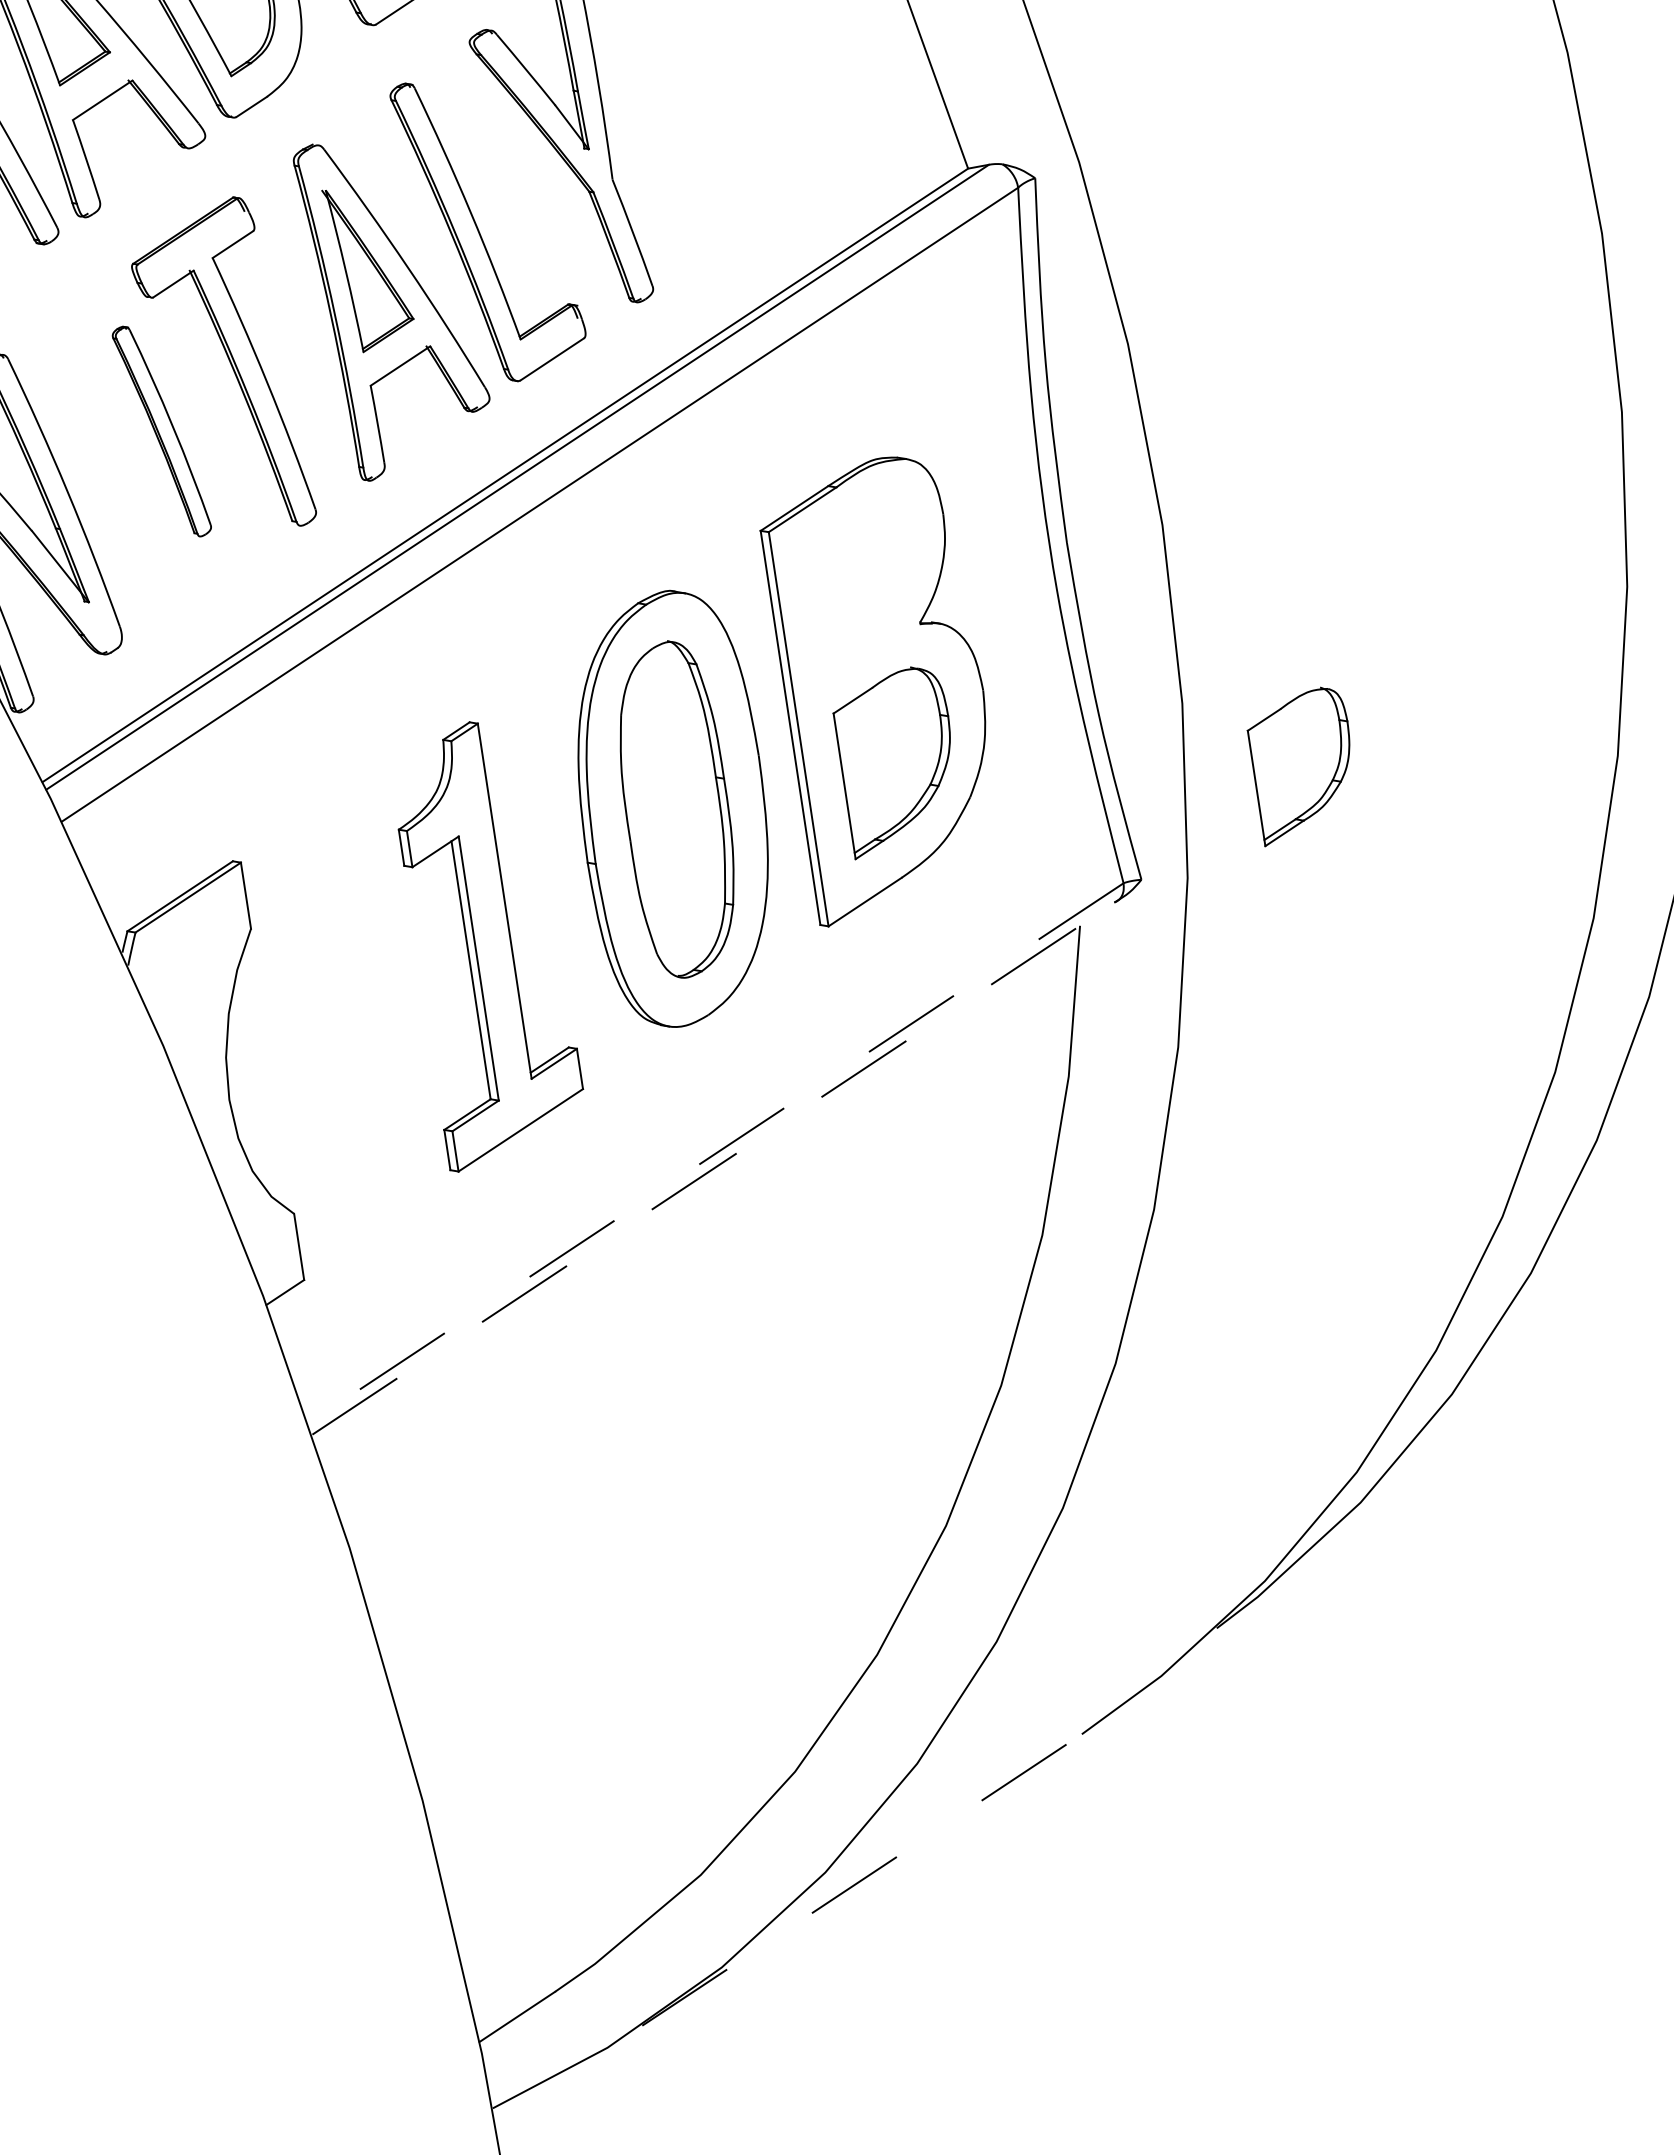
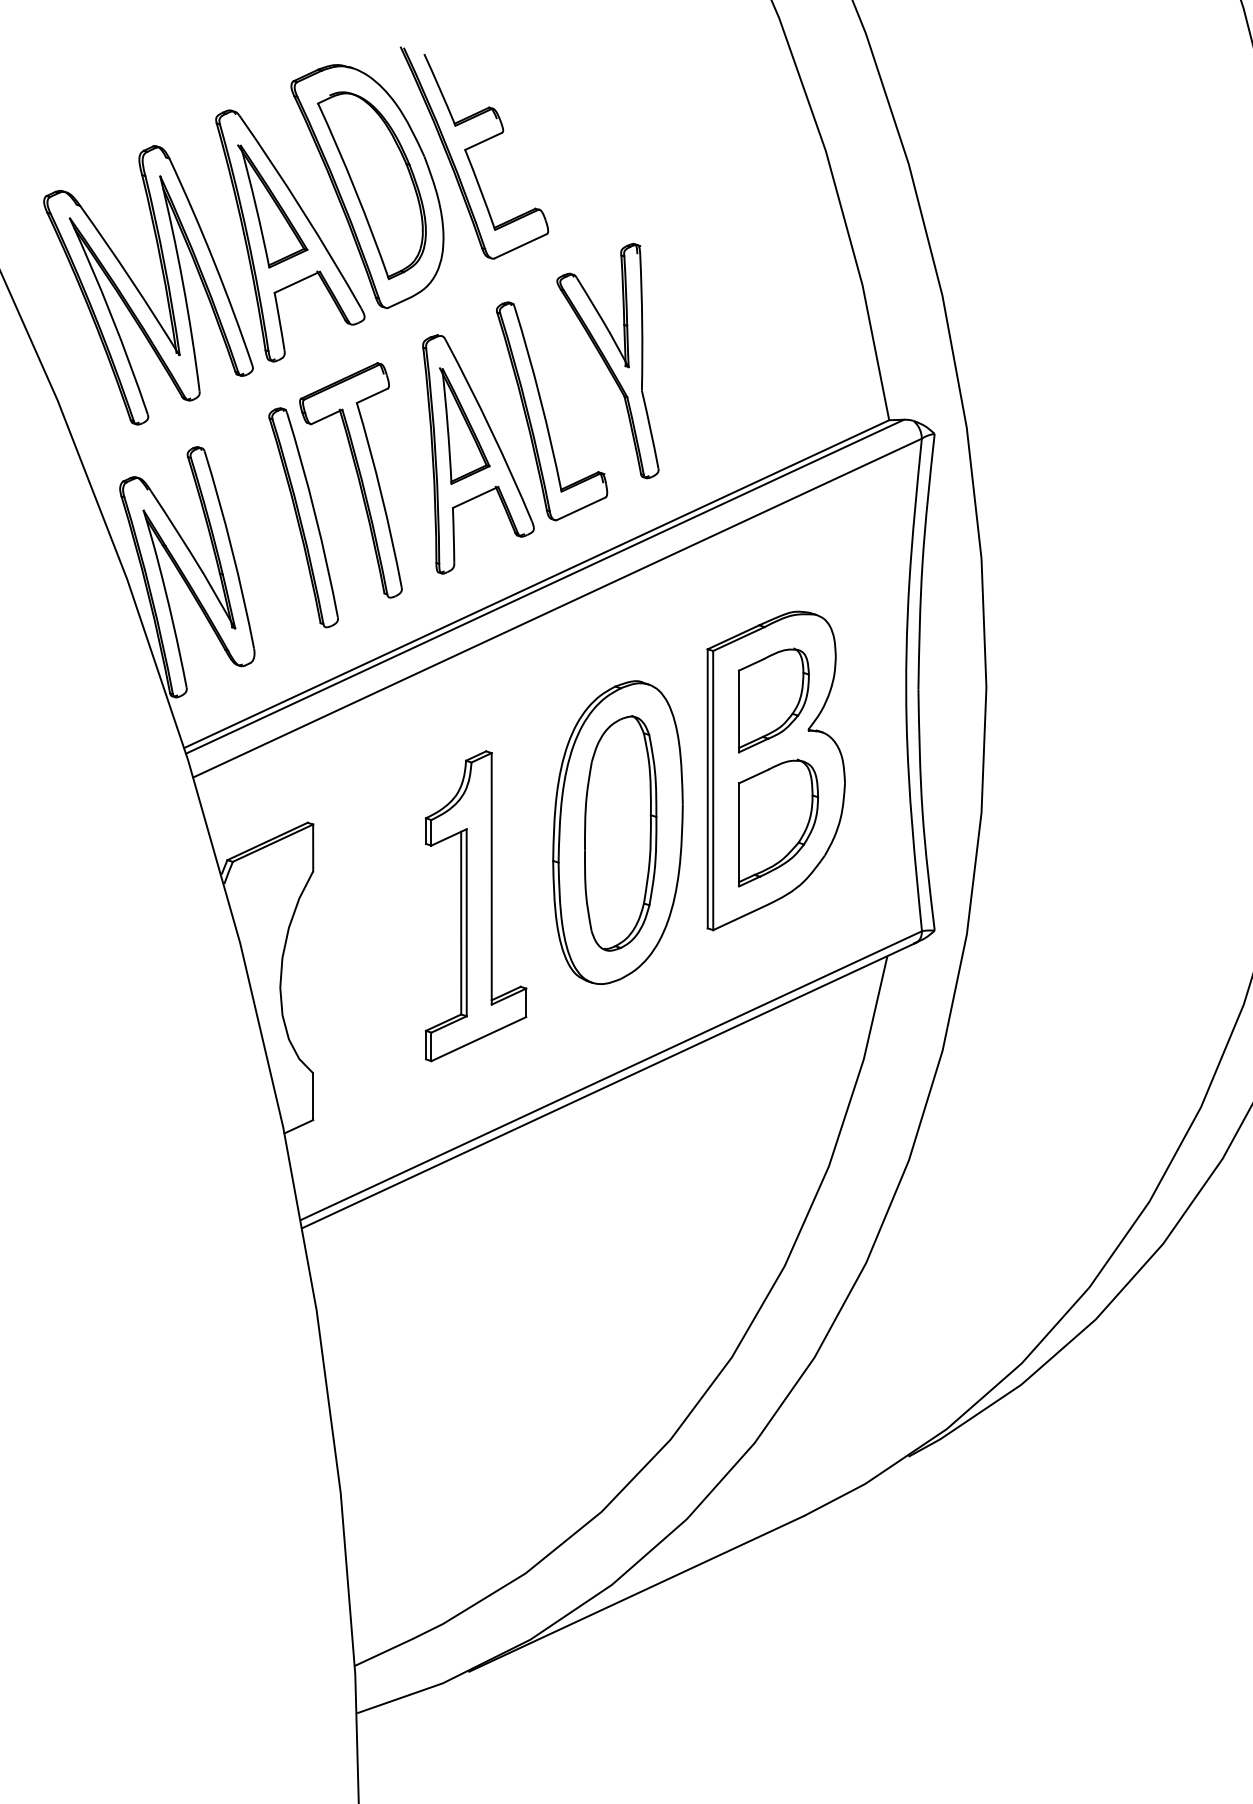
part: (161, 431) -> (303, 517), size x1.43
part: (1302, 765) -> (773, 700), moved
line: (715, 1153) -> (611, 1075), dashed -> solid
line: (715, 1167) -> (609, 1085), dashed -> solid
line: (861, 1879) -> (636, 1593), dashed -> solid

